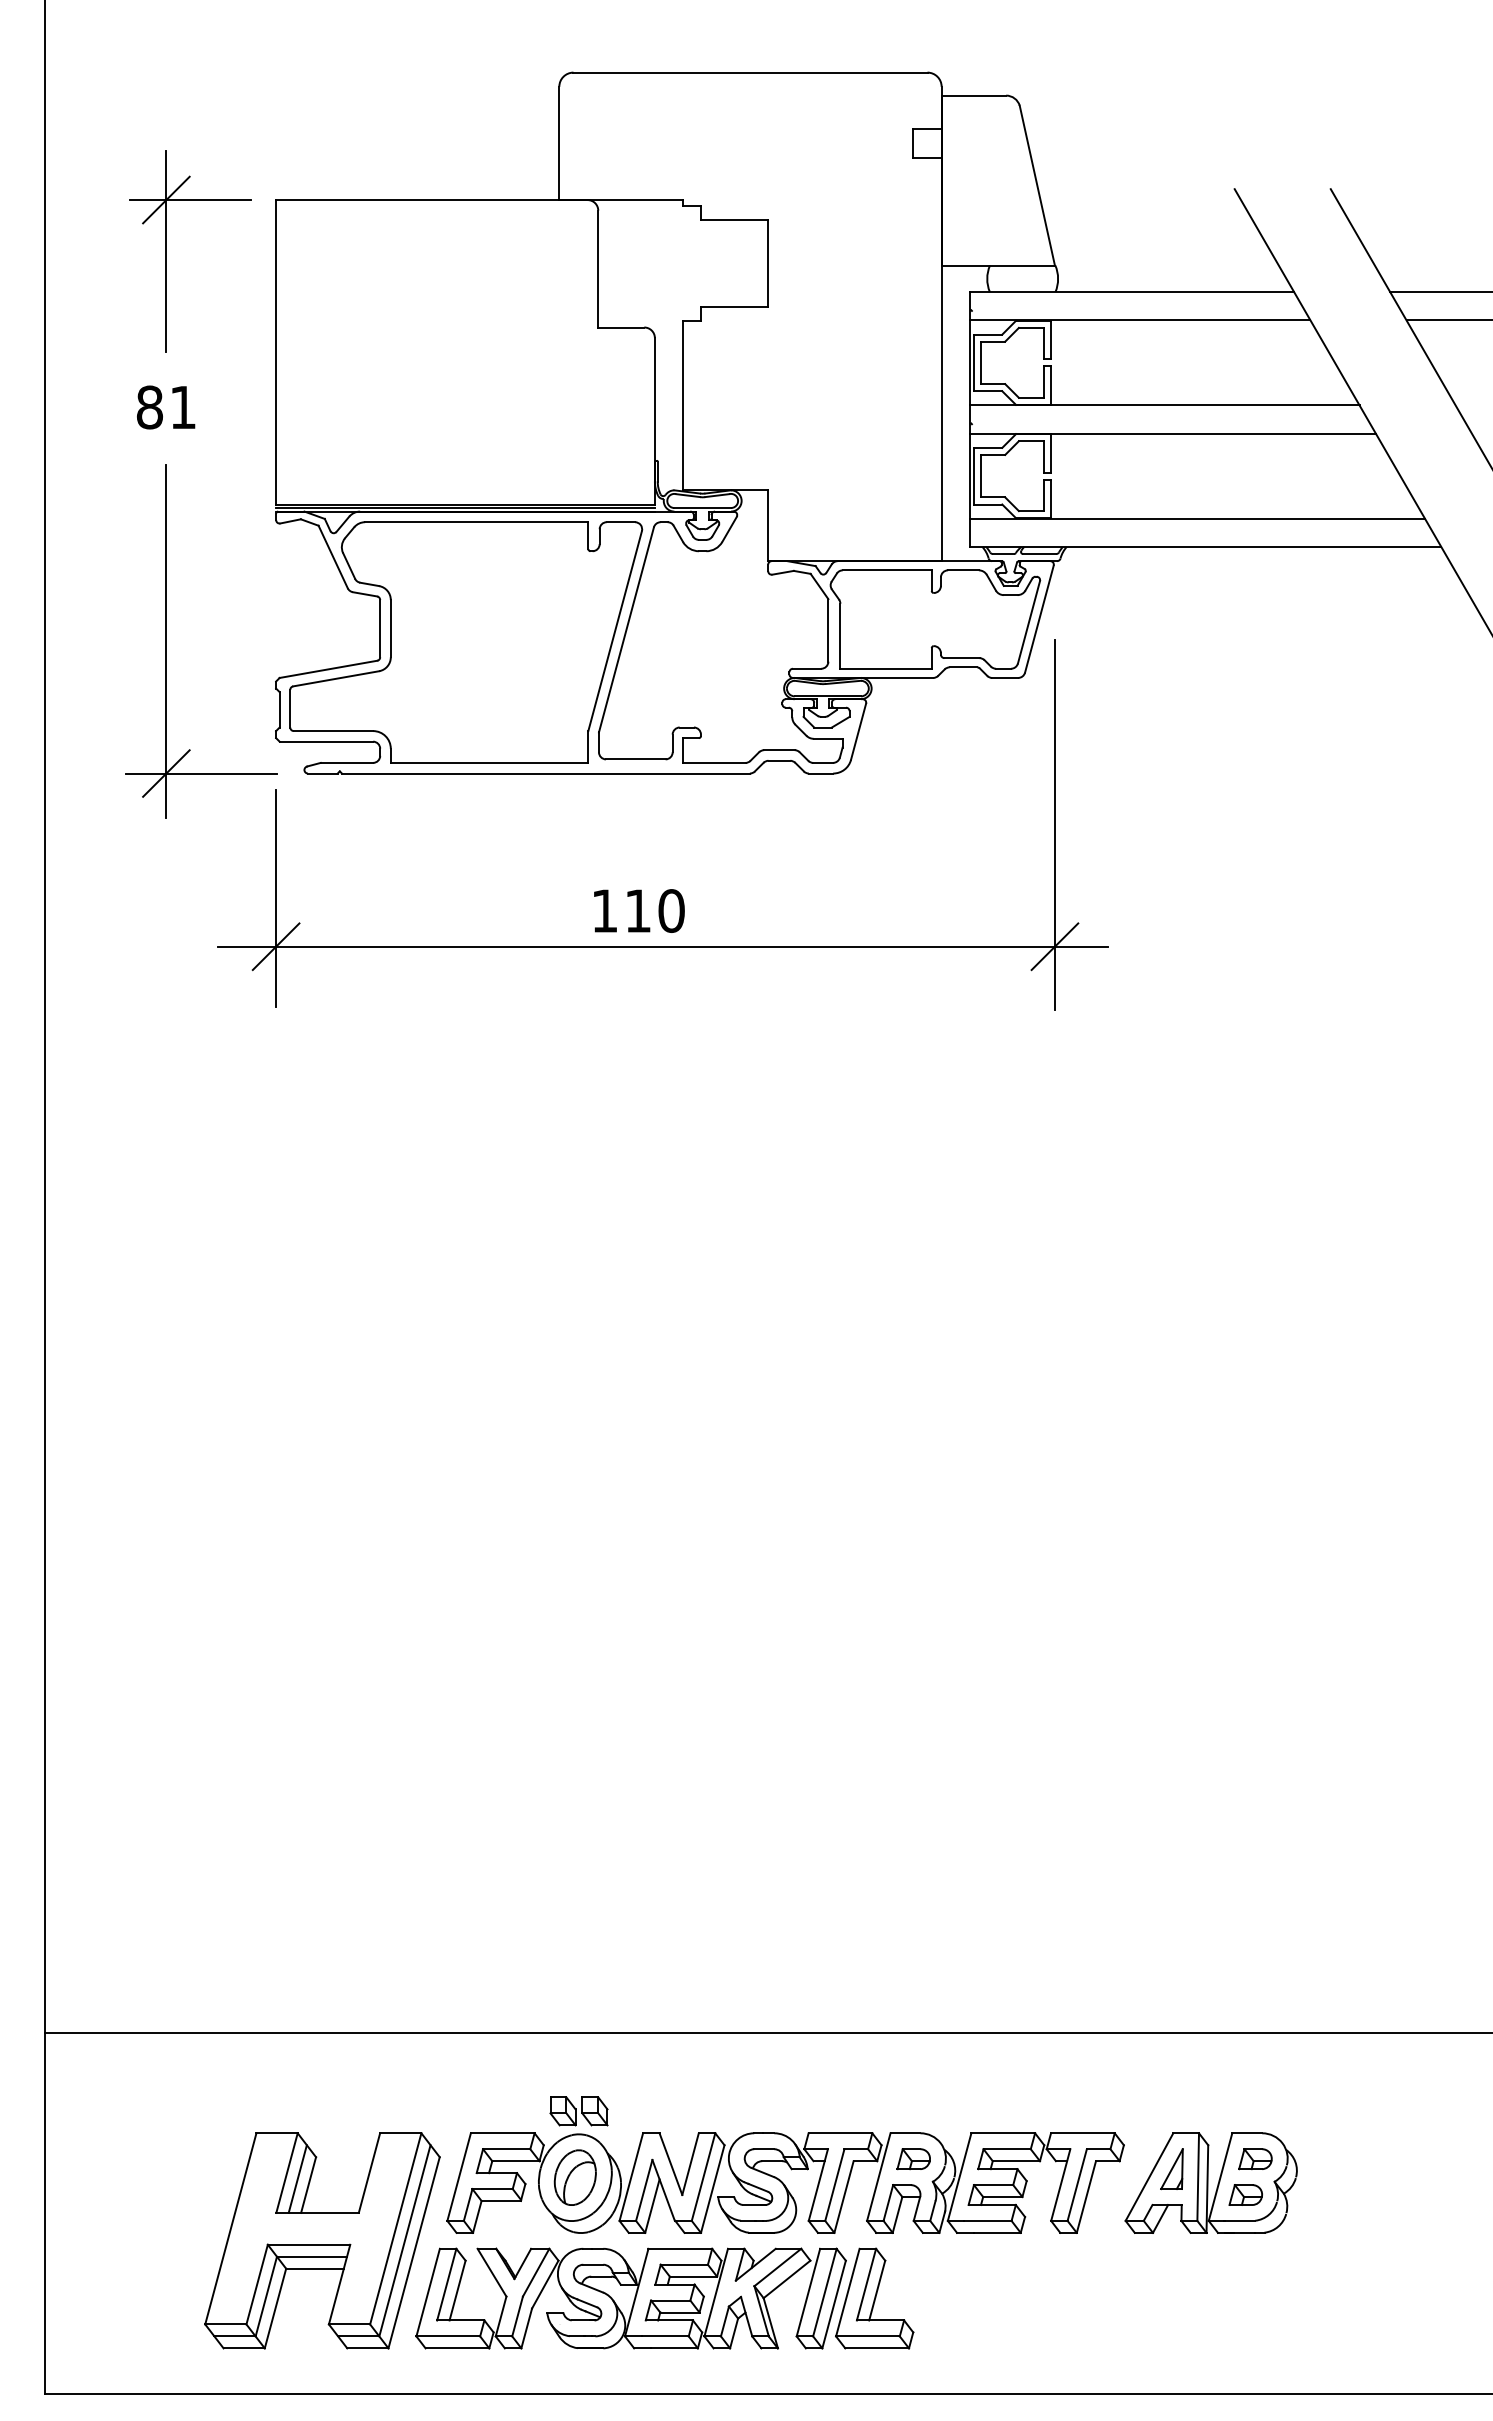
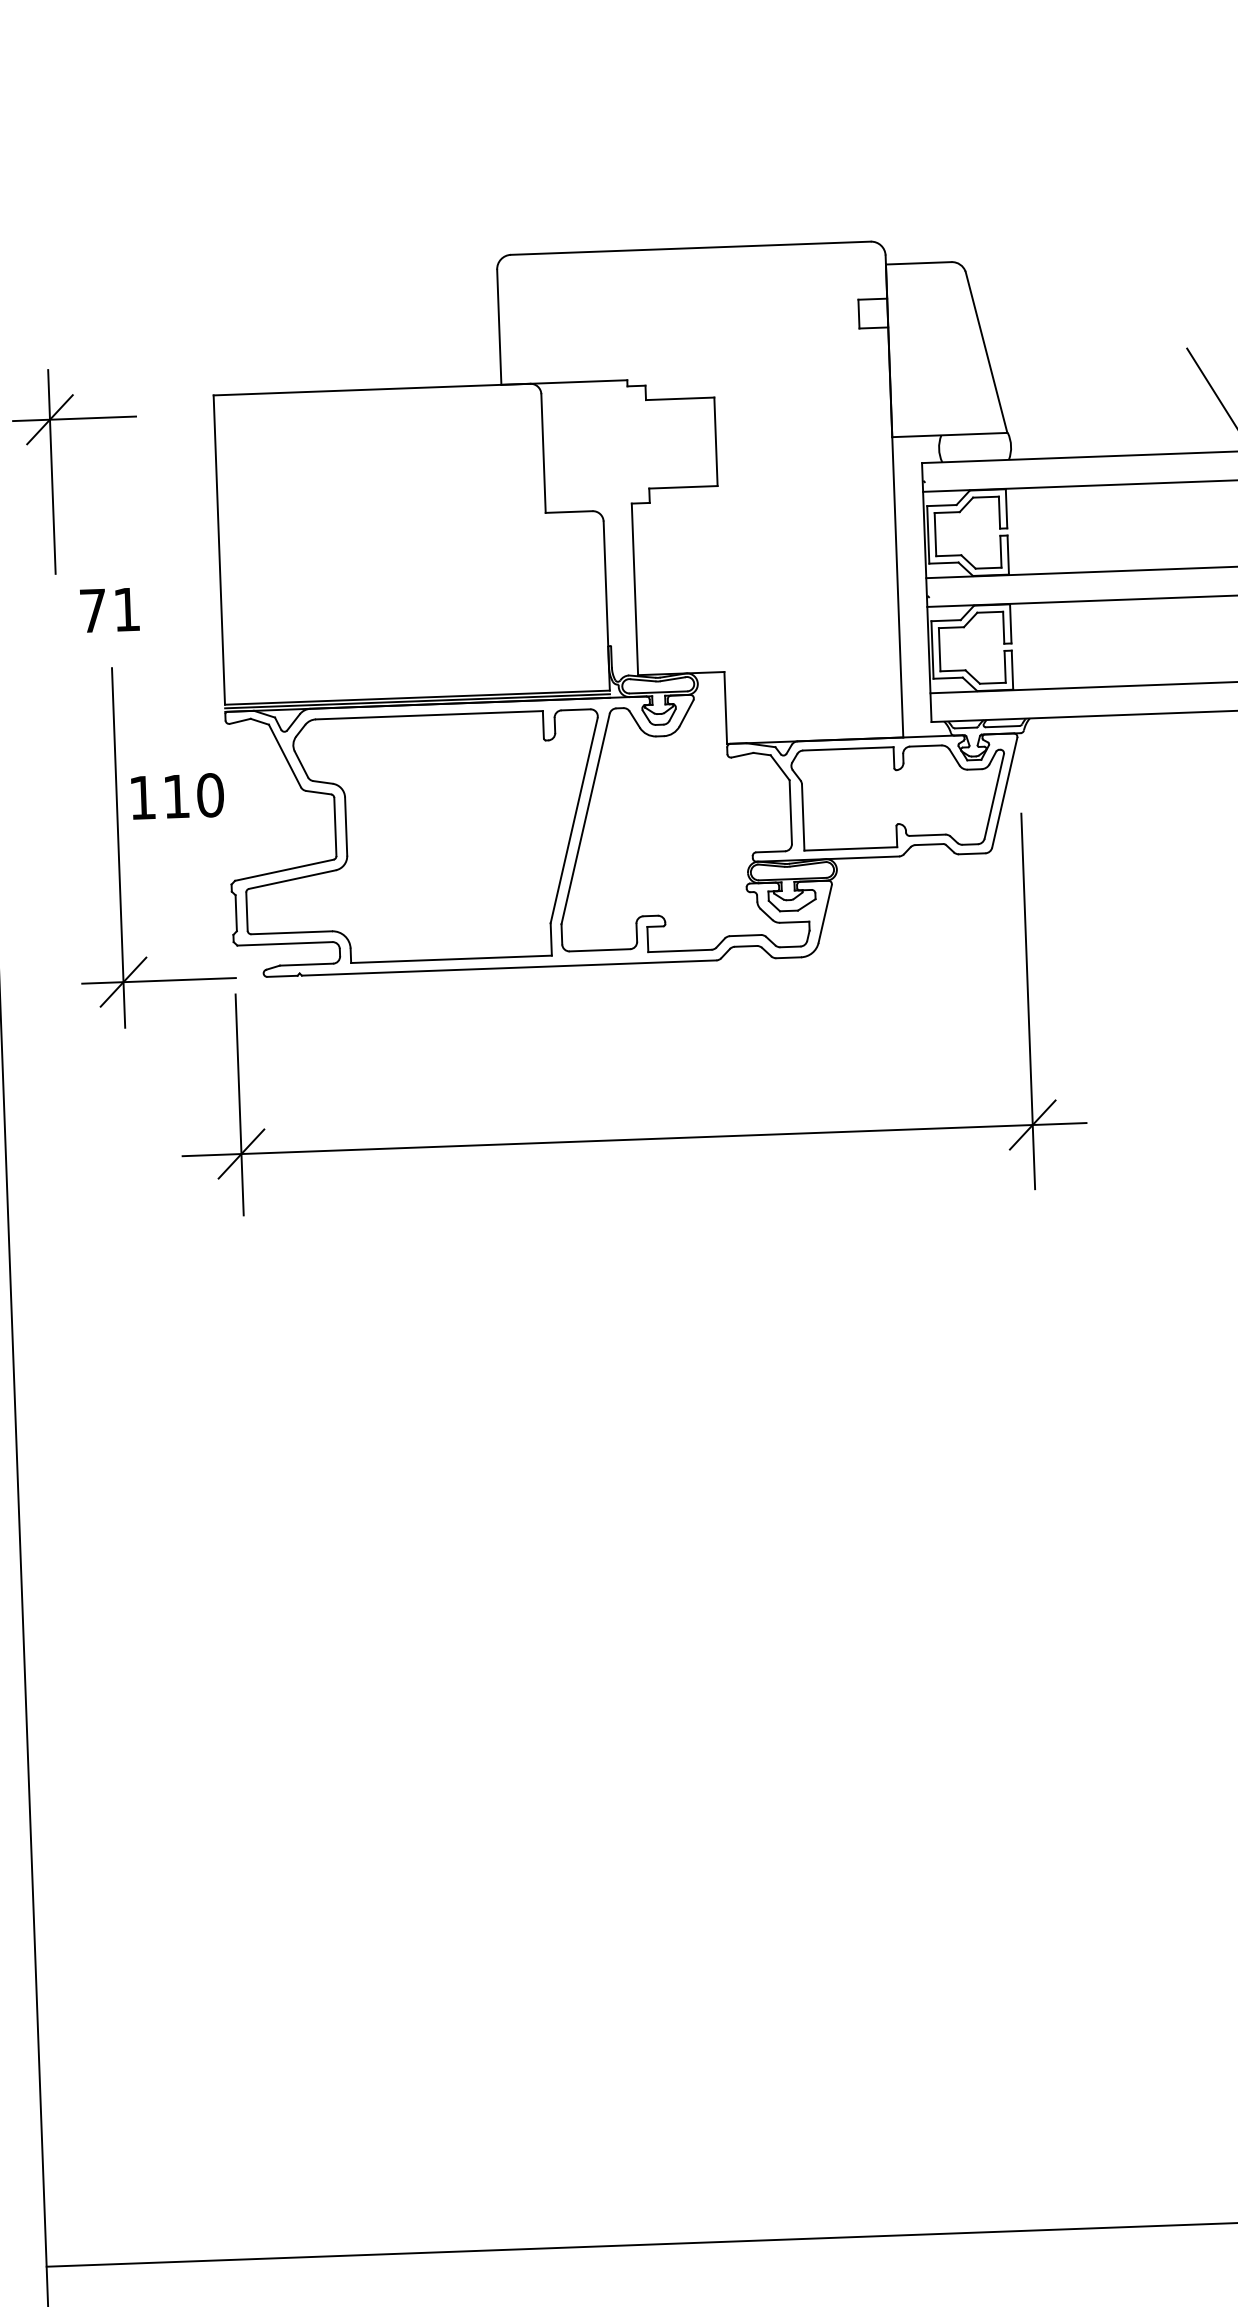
part: (166, 251) -> (52, 471), moved
text: (149, 407) -> (92, 610), 81 -> 71
text: (639, 910) -> (177, 795), moved

